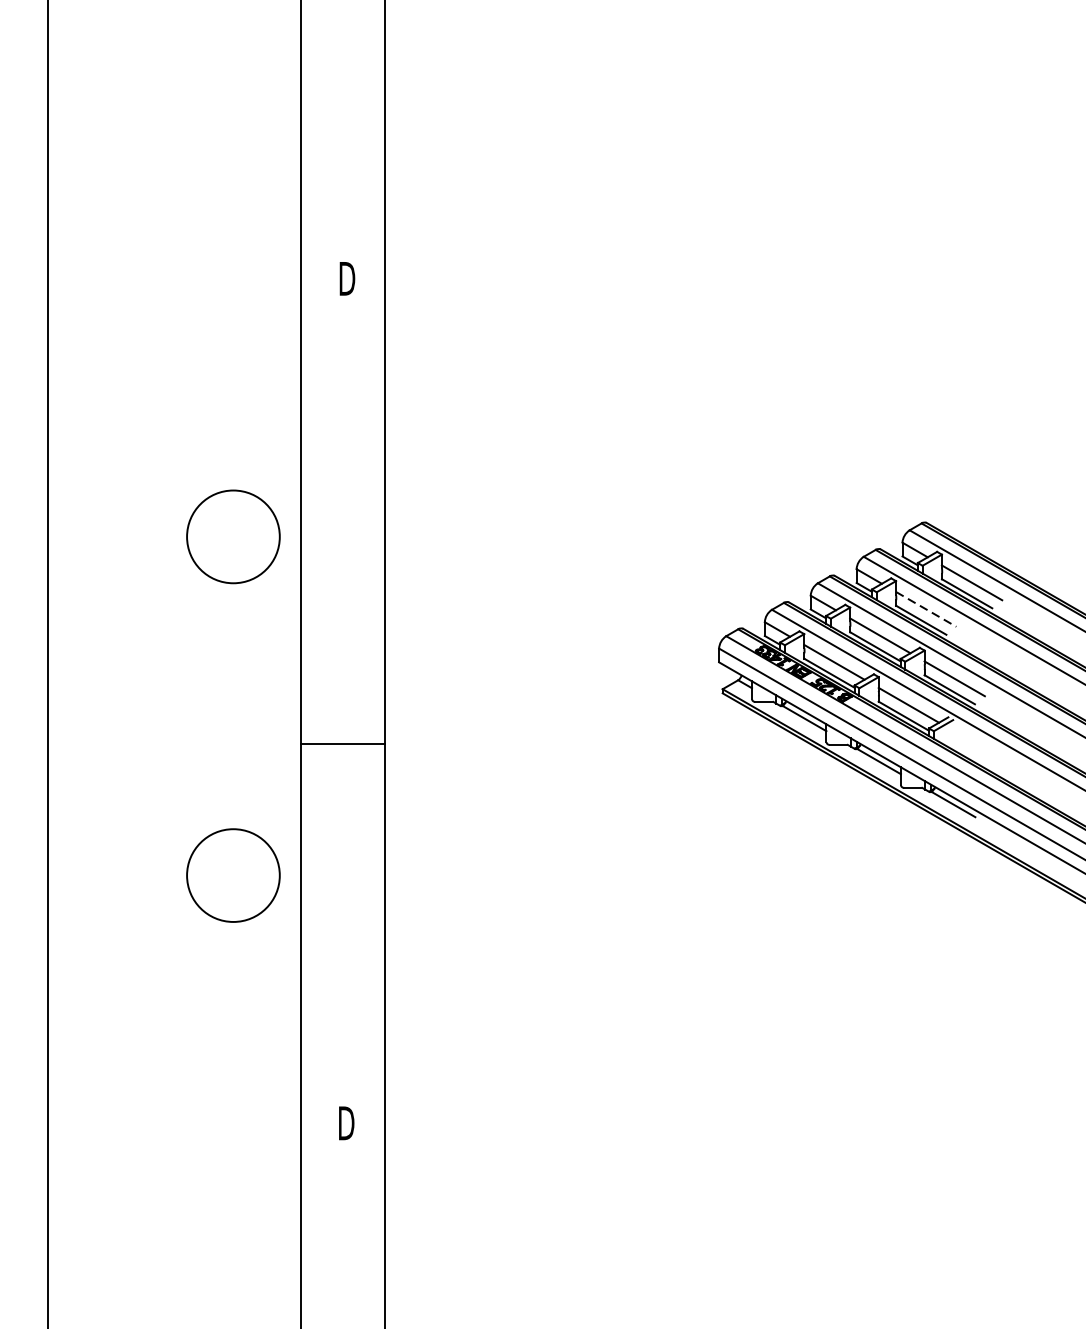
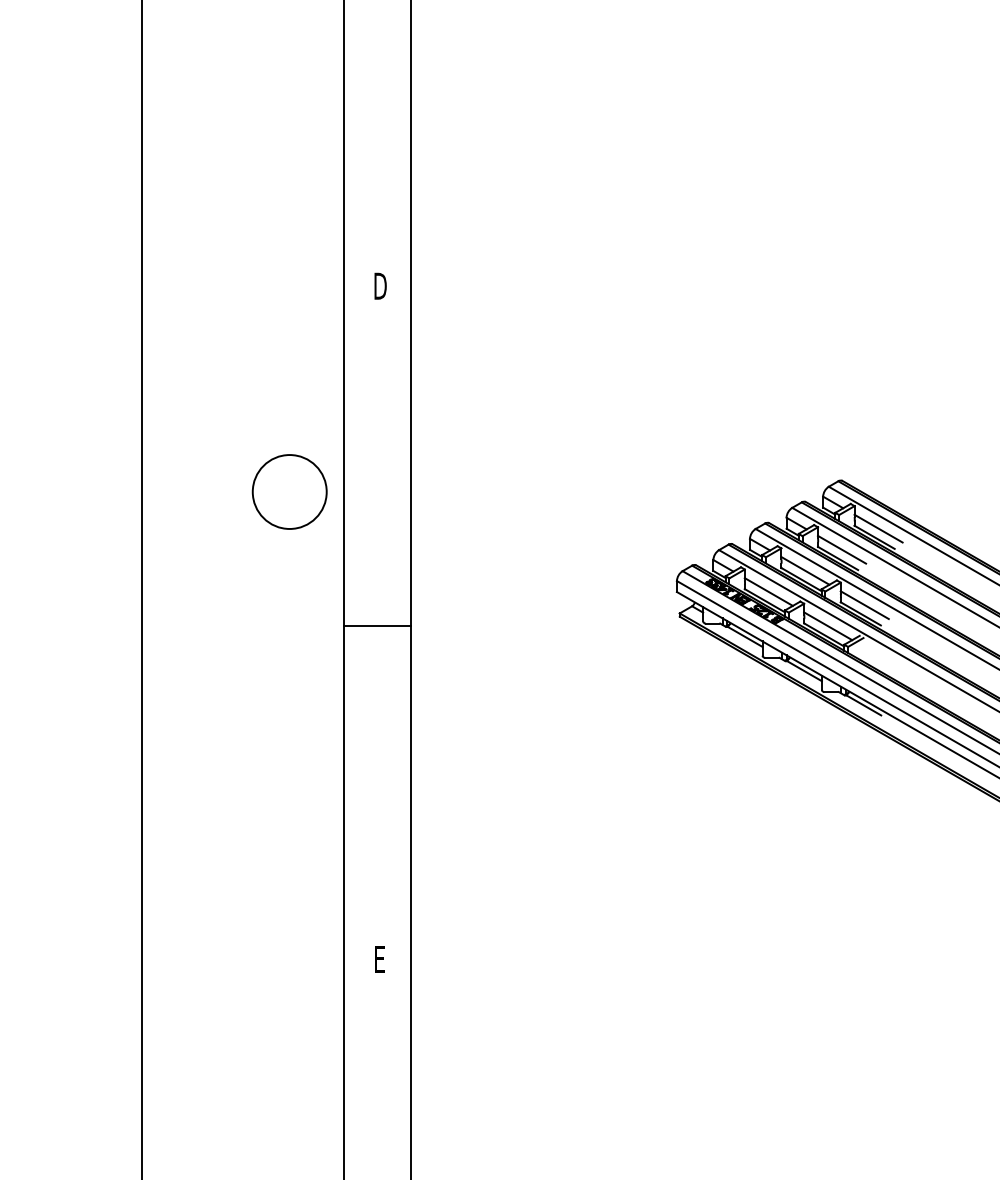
line: (926, 609) -> (842, 549), dashed -> solid
line: (342, 744) -> (376, 626), moved
circle: (233, 874) -> (289, 761), removed
text: (347, 1123) -> (380, 959), D -> E

